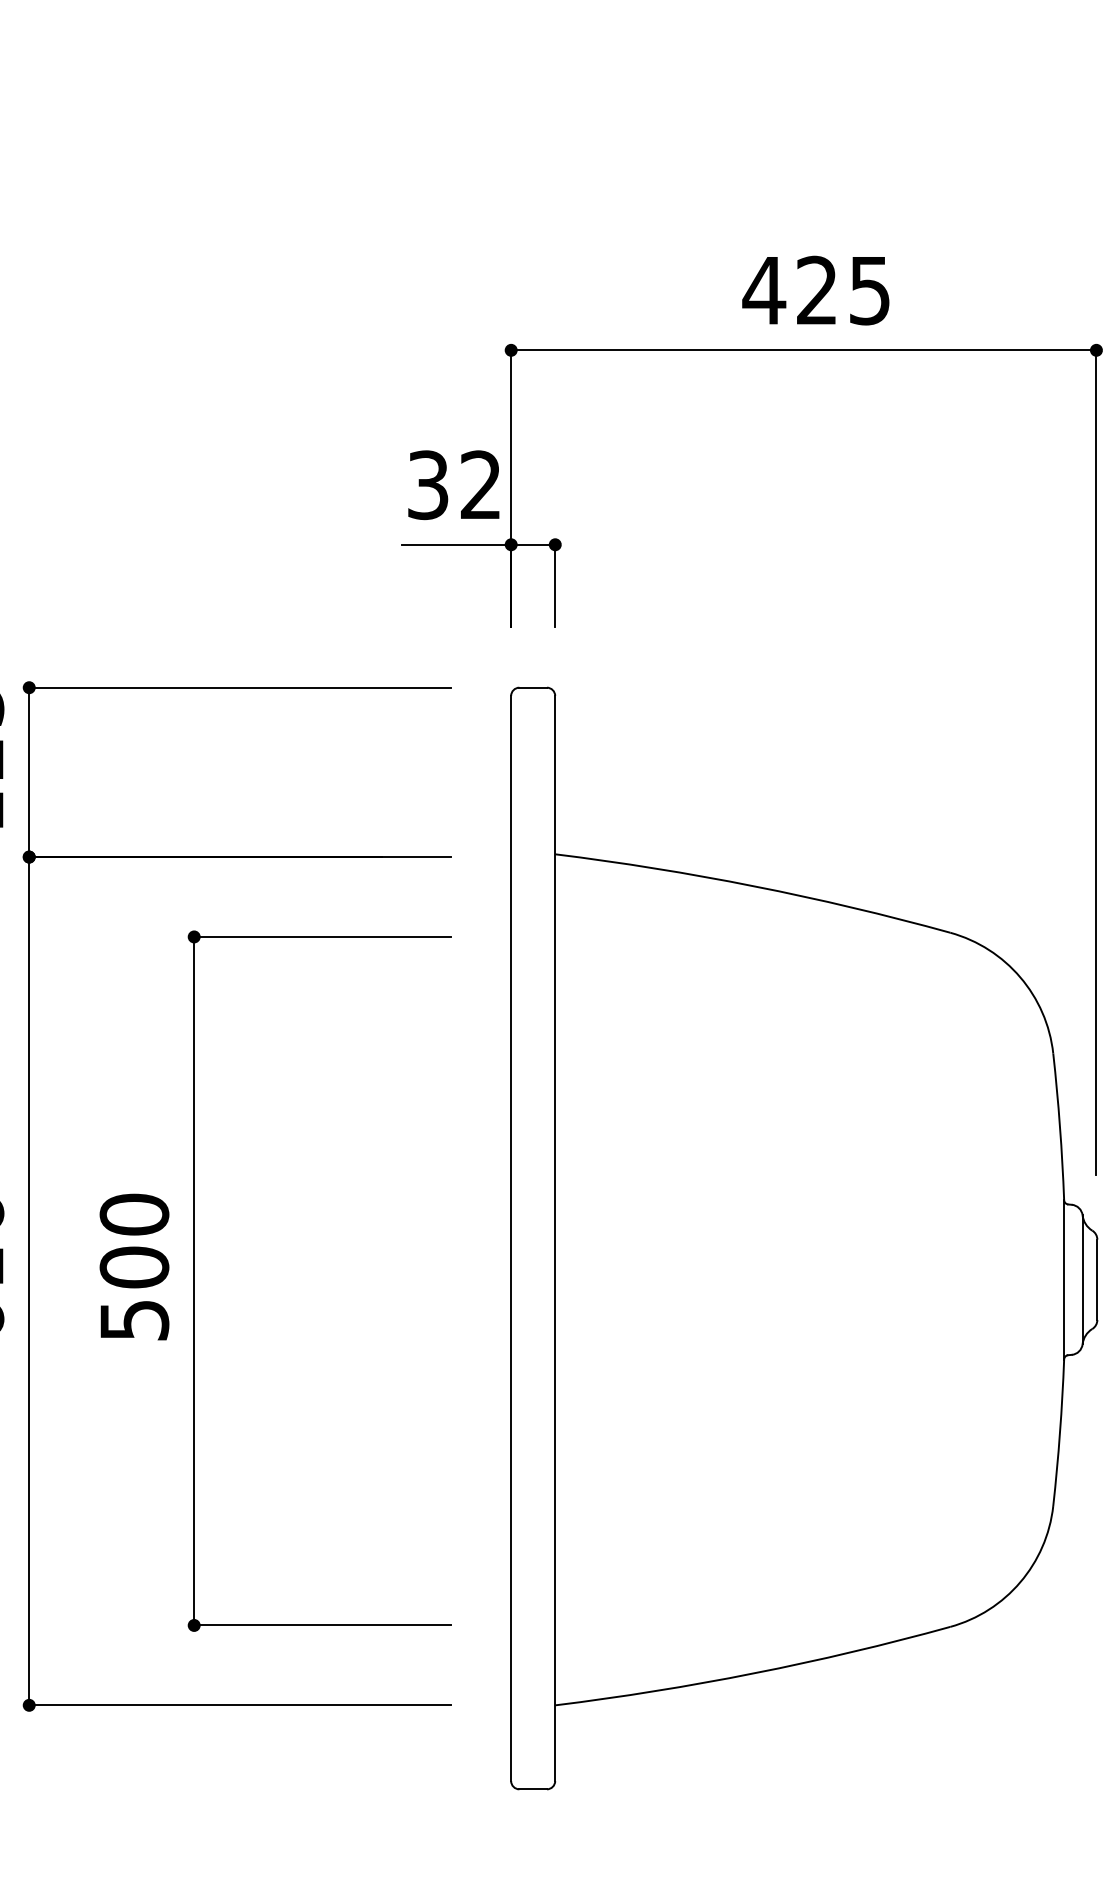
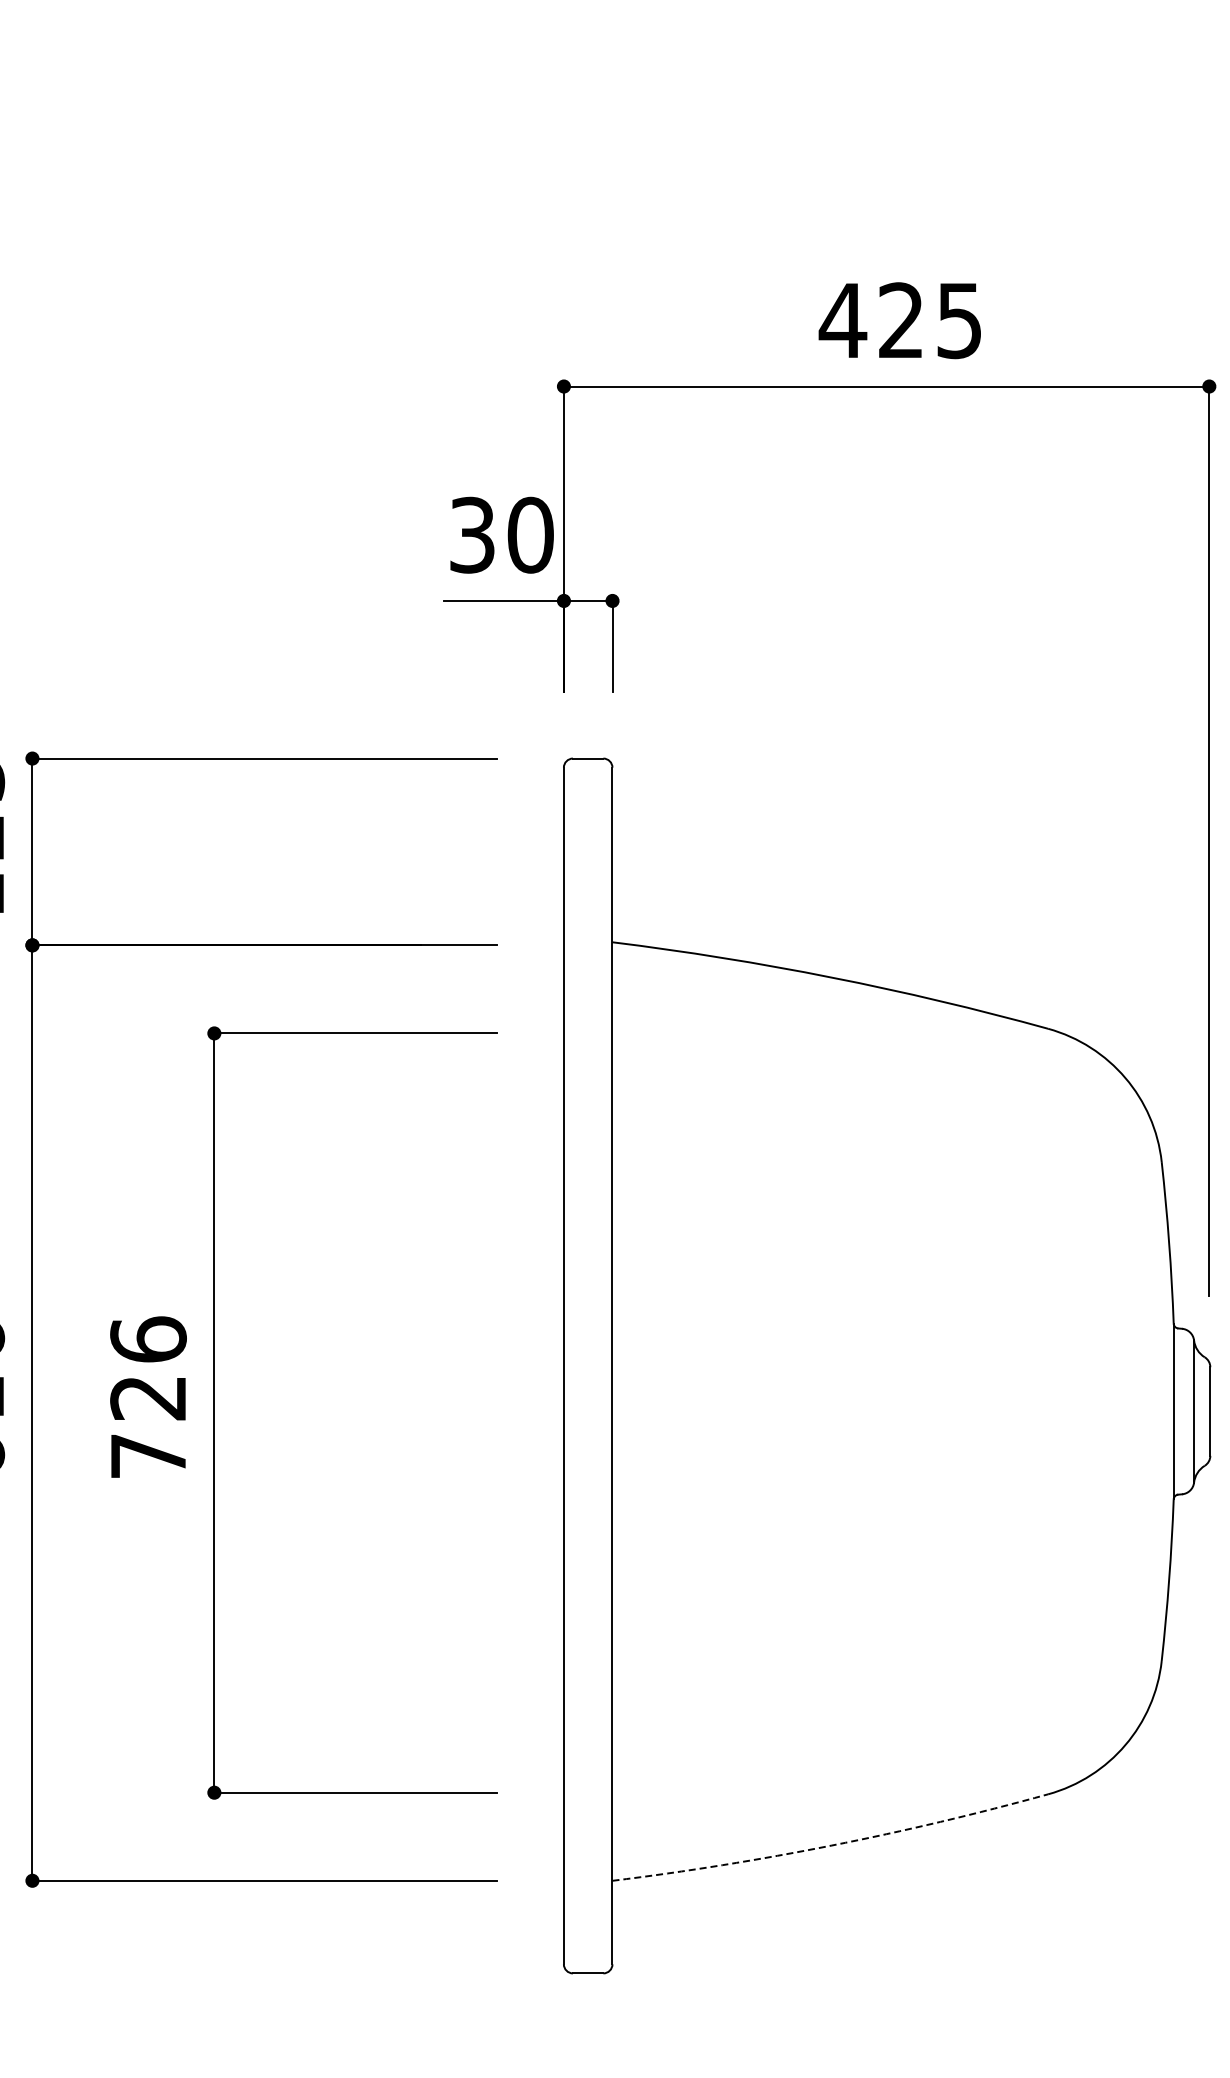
text: (480, 484) -> (530, 534), 32 -> 30
text: (134, 1267) -> (148, 1397), 500 -> 726
arc: (753, 1673) -> (831, 1845), solid -> dashed

